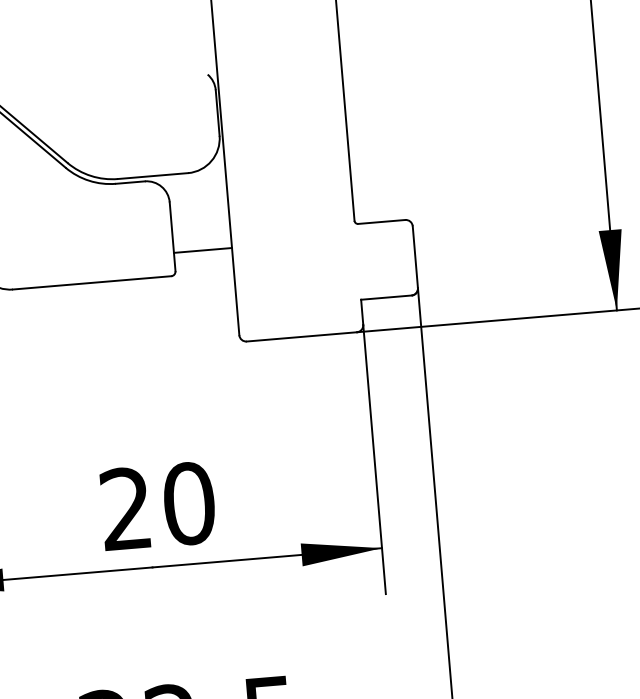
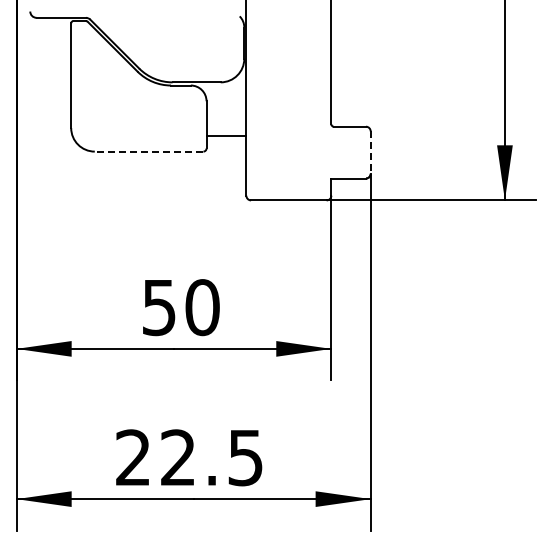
line: (415, 258) -> (370, 153), solid -> dashed
line: (91, 282) -> (148, 151), solid -> dashed
text: (124, 508) -> (158, 307), 20 -> 50

